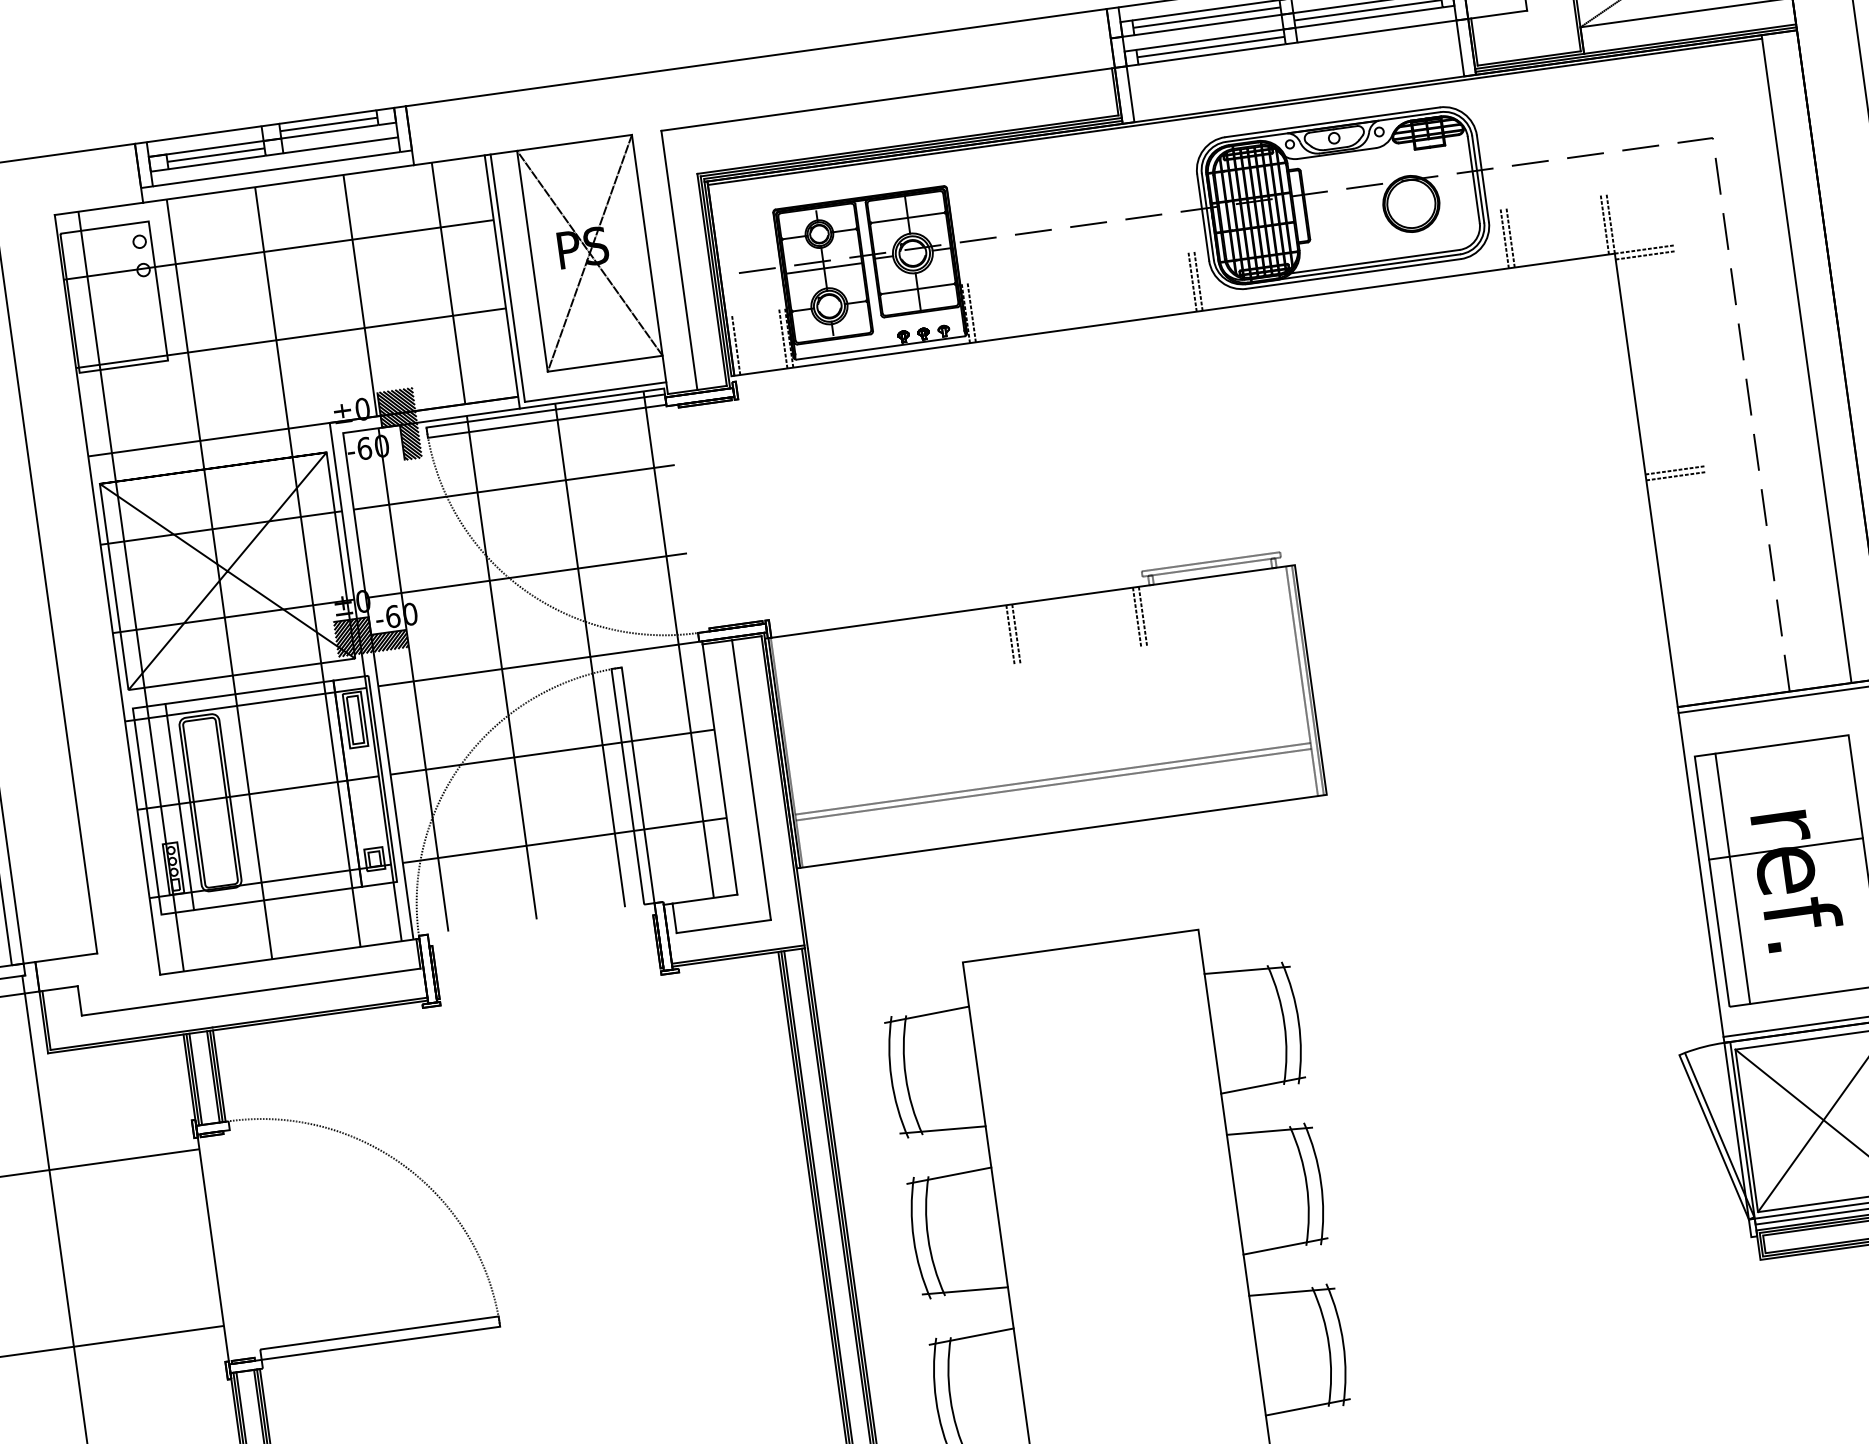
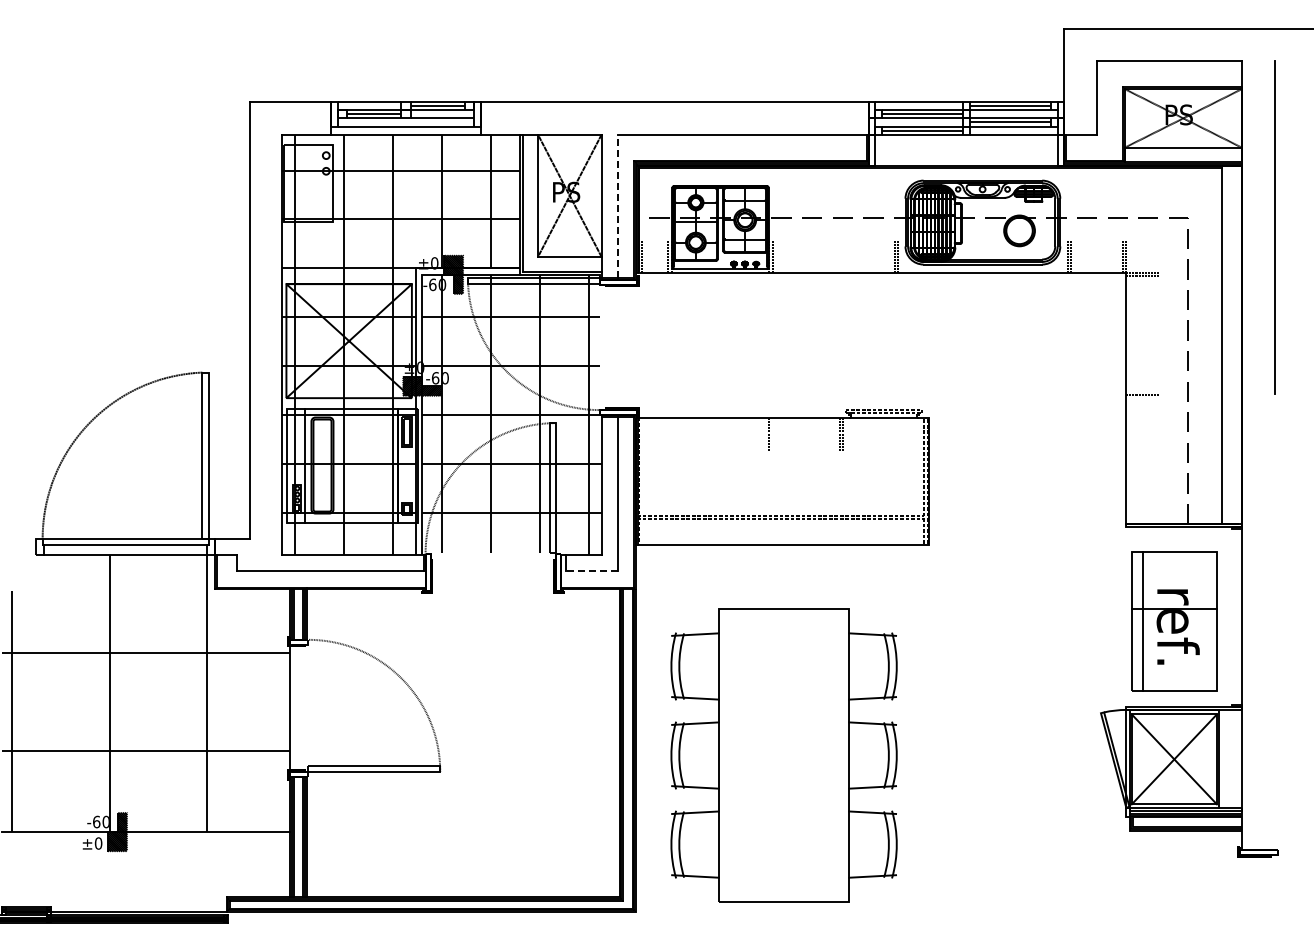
line: (678, 260) -> (617, 206), solid -> dashed
line: (1675, 475) -> (1142, 398), removed
line: (1015, 633) -> (772, 434), removed
line: (1701, 873) -> (1126, 616), removed
line: (723, 926) -> (591, 571), solid -> dashed

